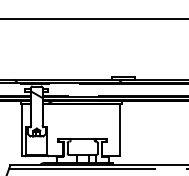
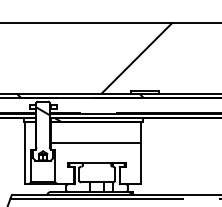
hatch: (116, 48) -> (136, 57), added
hatch: (81, 121) -> (95, 142), added

